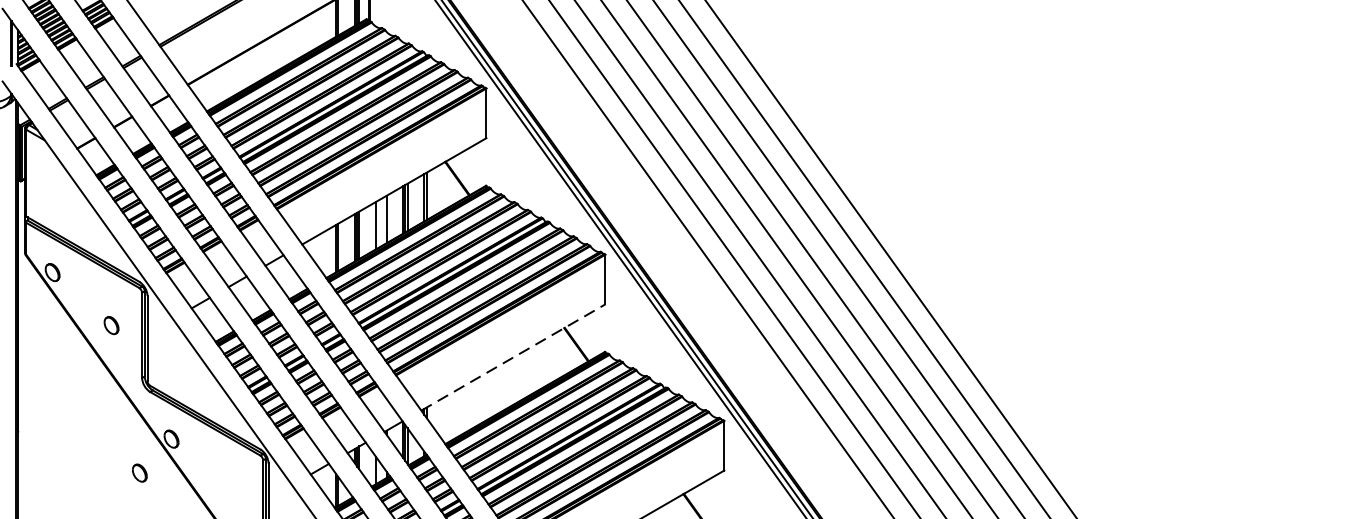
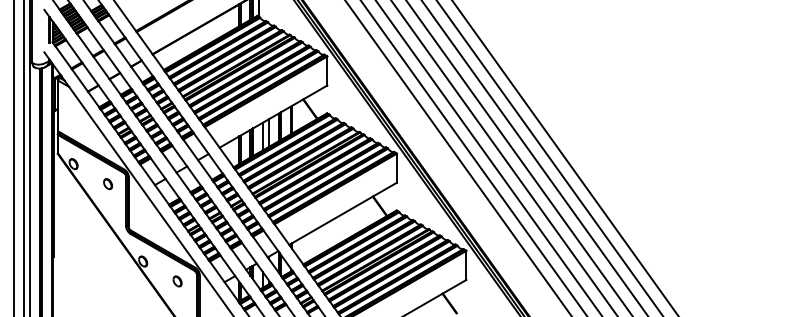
part: (112, 326) -> (108, 184), moved
line: (514, 356) -> (343, 213), dashed -> solid
part: (139, 473) -> (177, 281), moved

